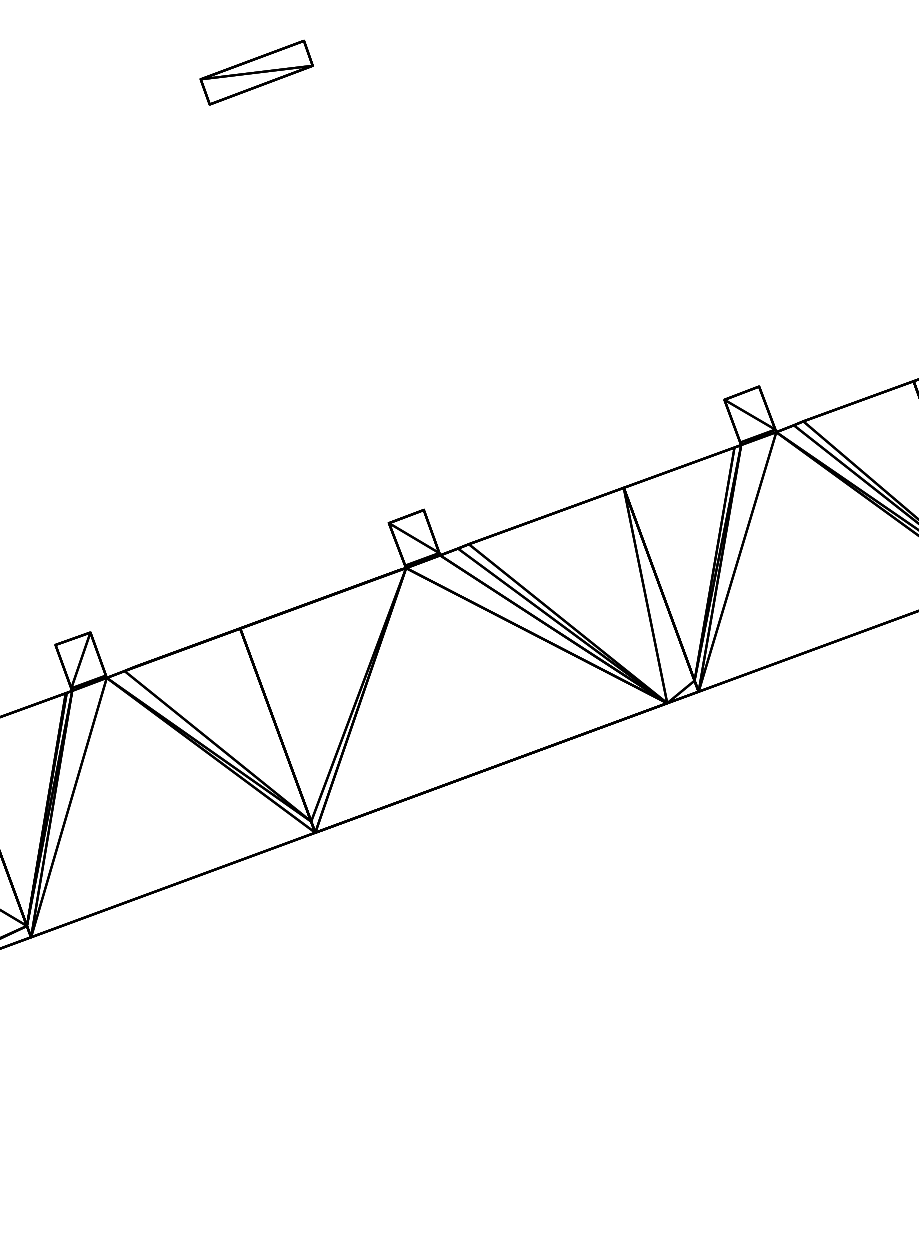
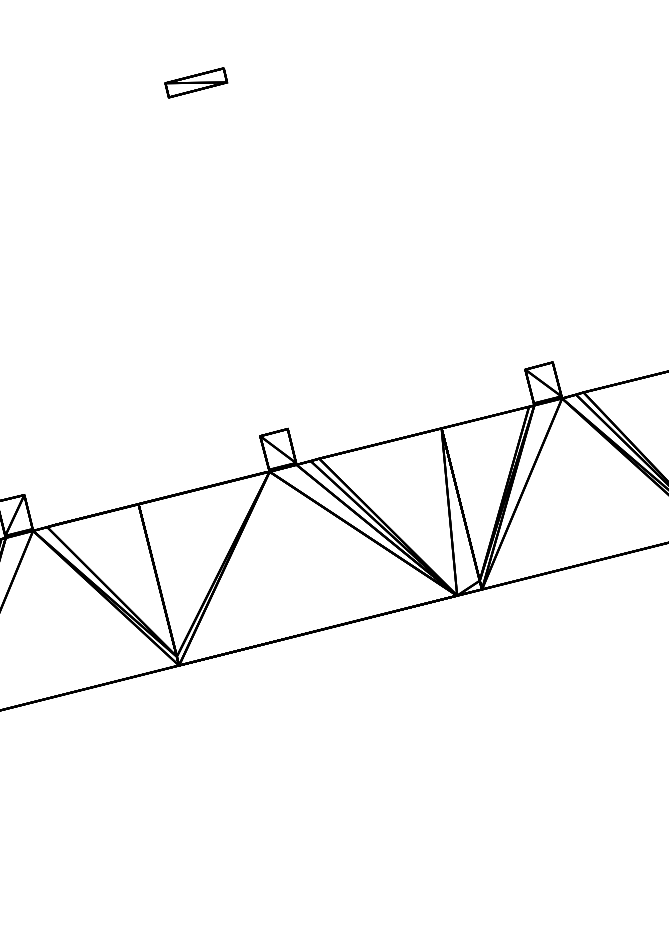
part: (256, 72) -> (196, 82), size x0.71

